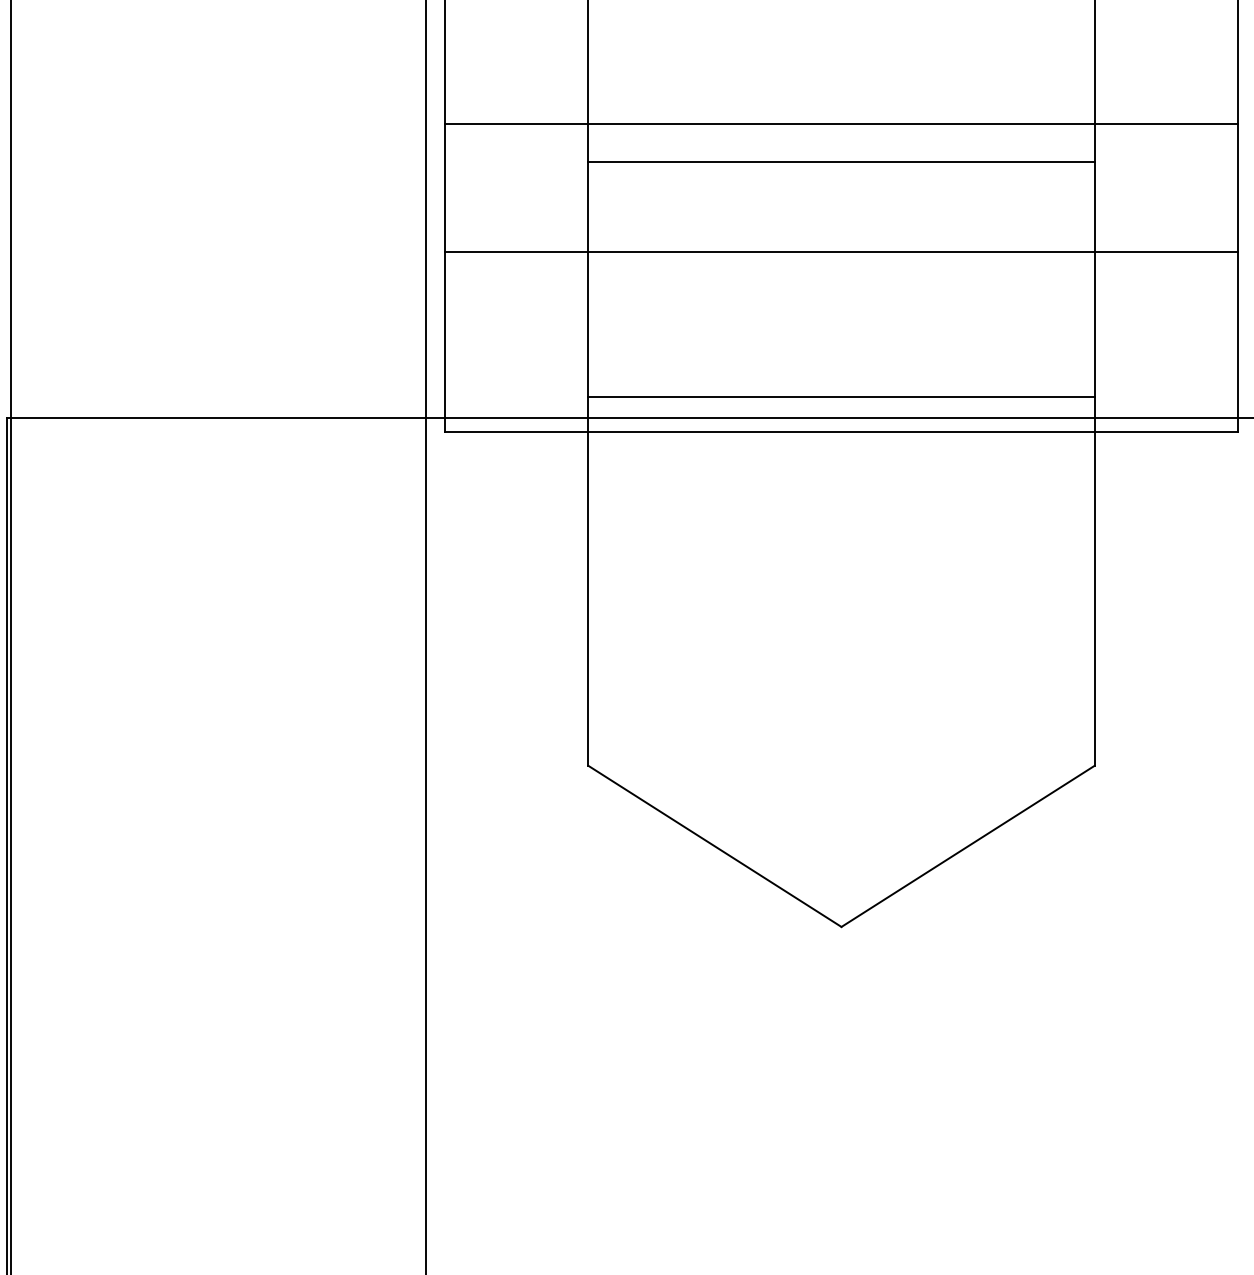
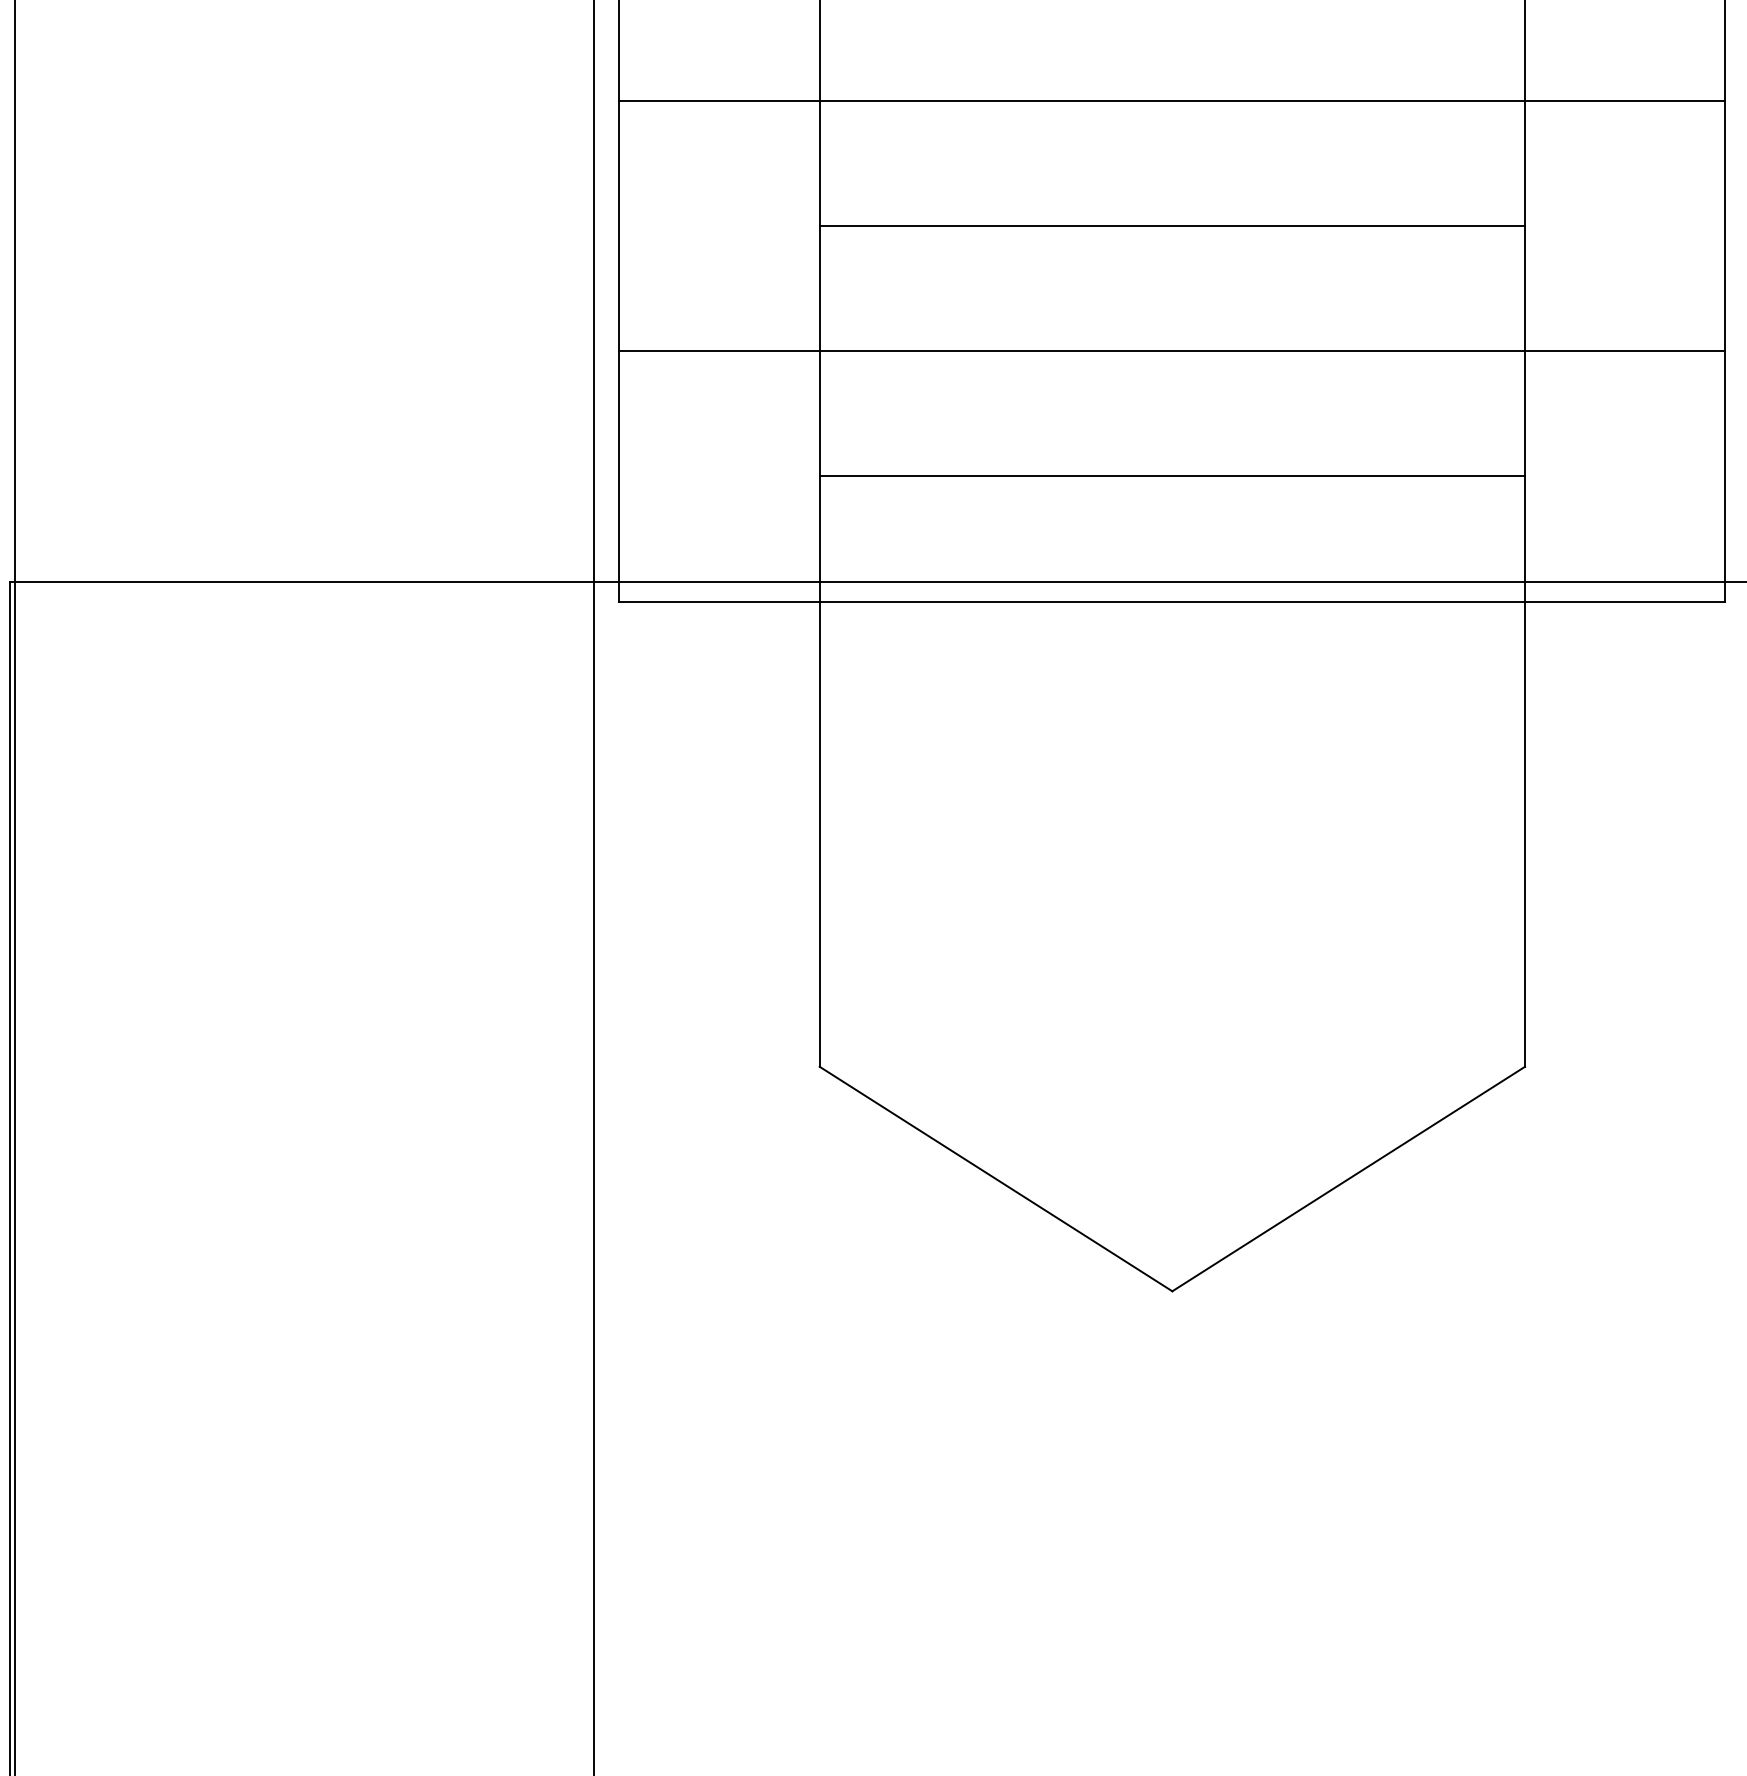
line: (841, 124) -> (1172, 100), moved
line: (841, 397) -> (1172, 476), moved

